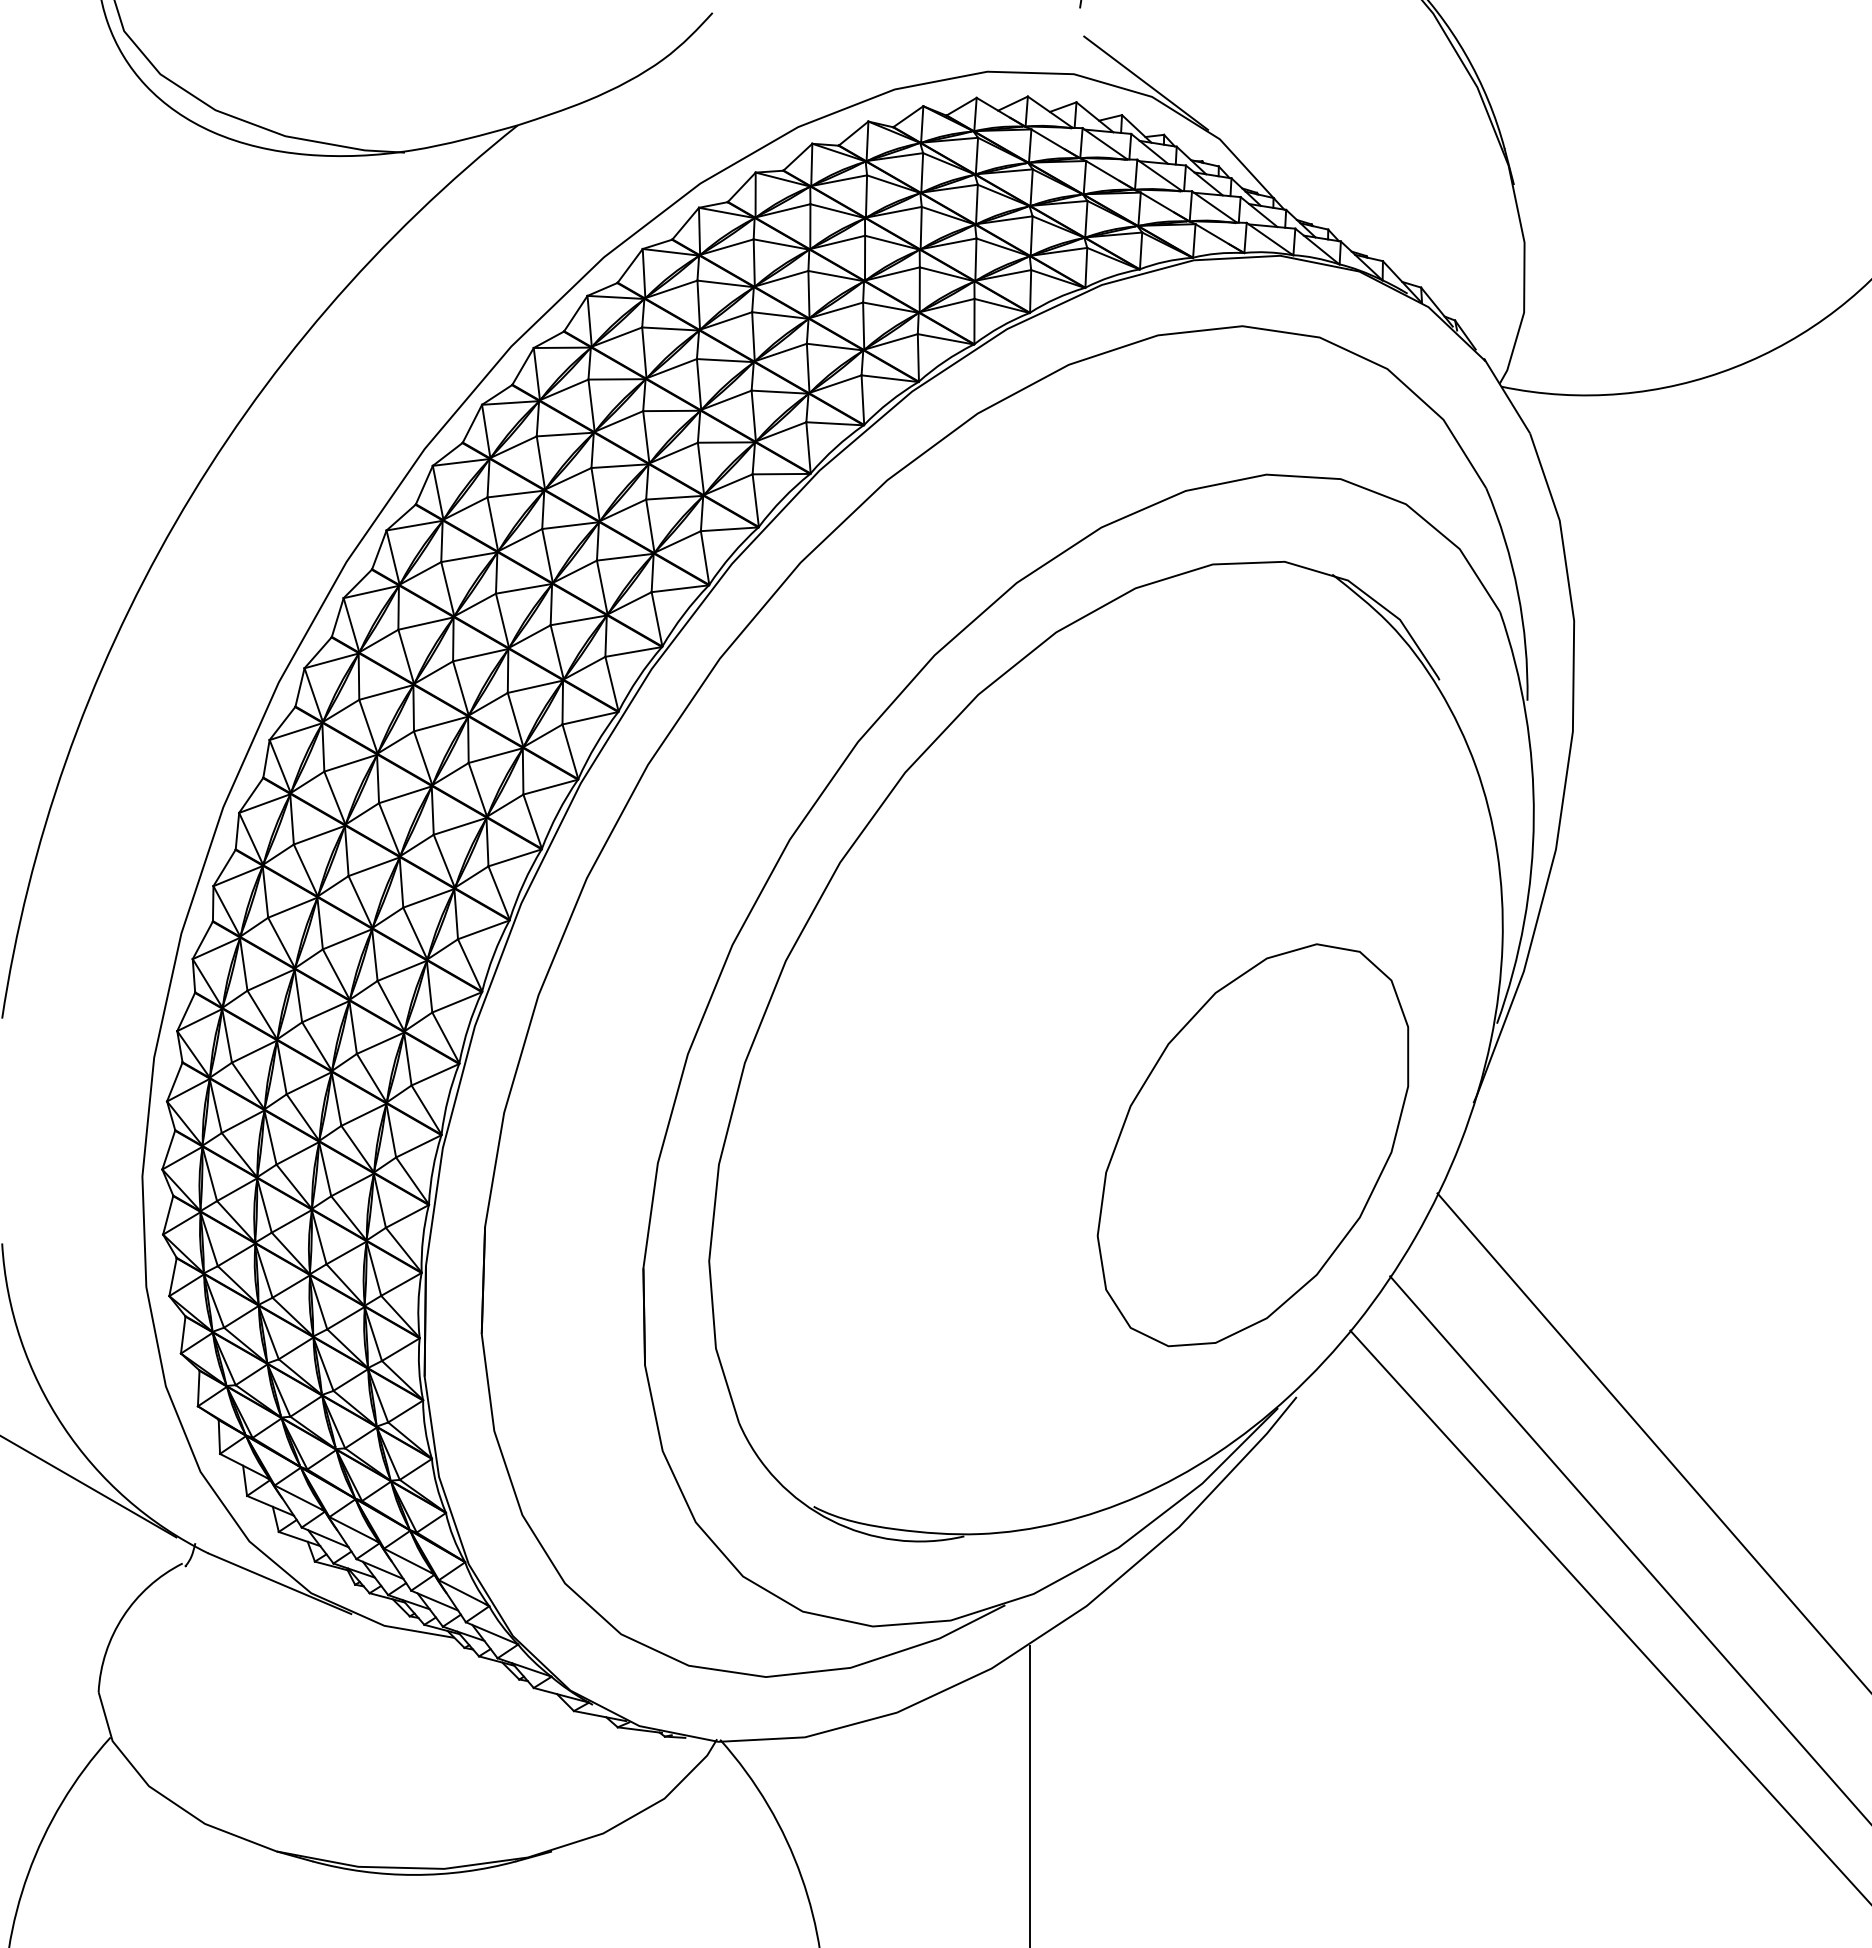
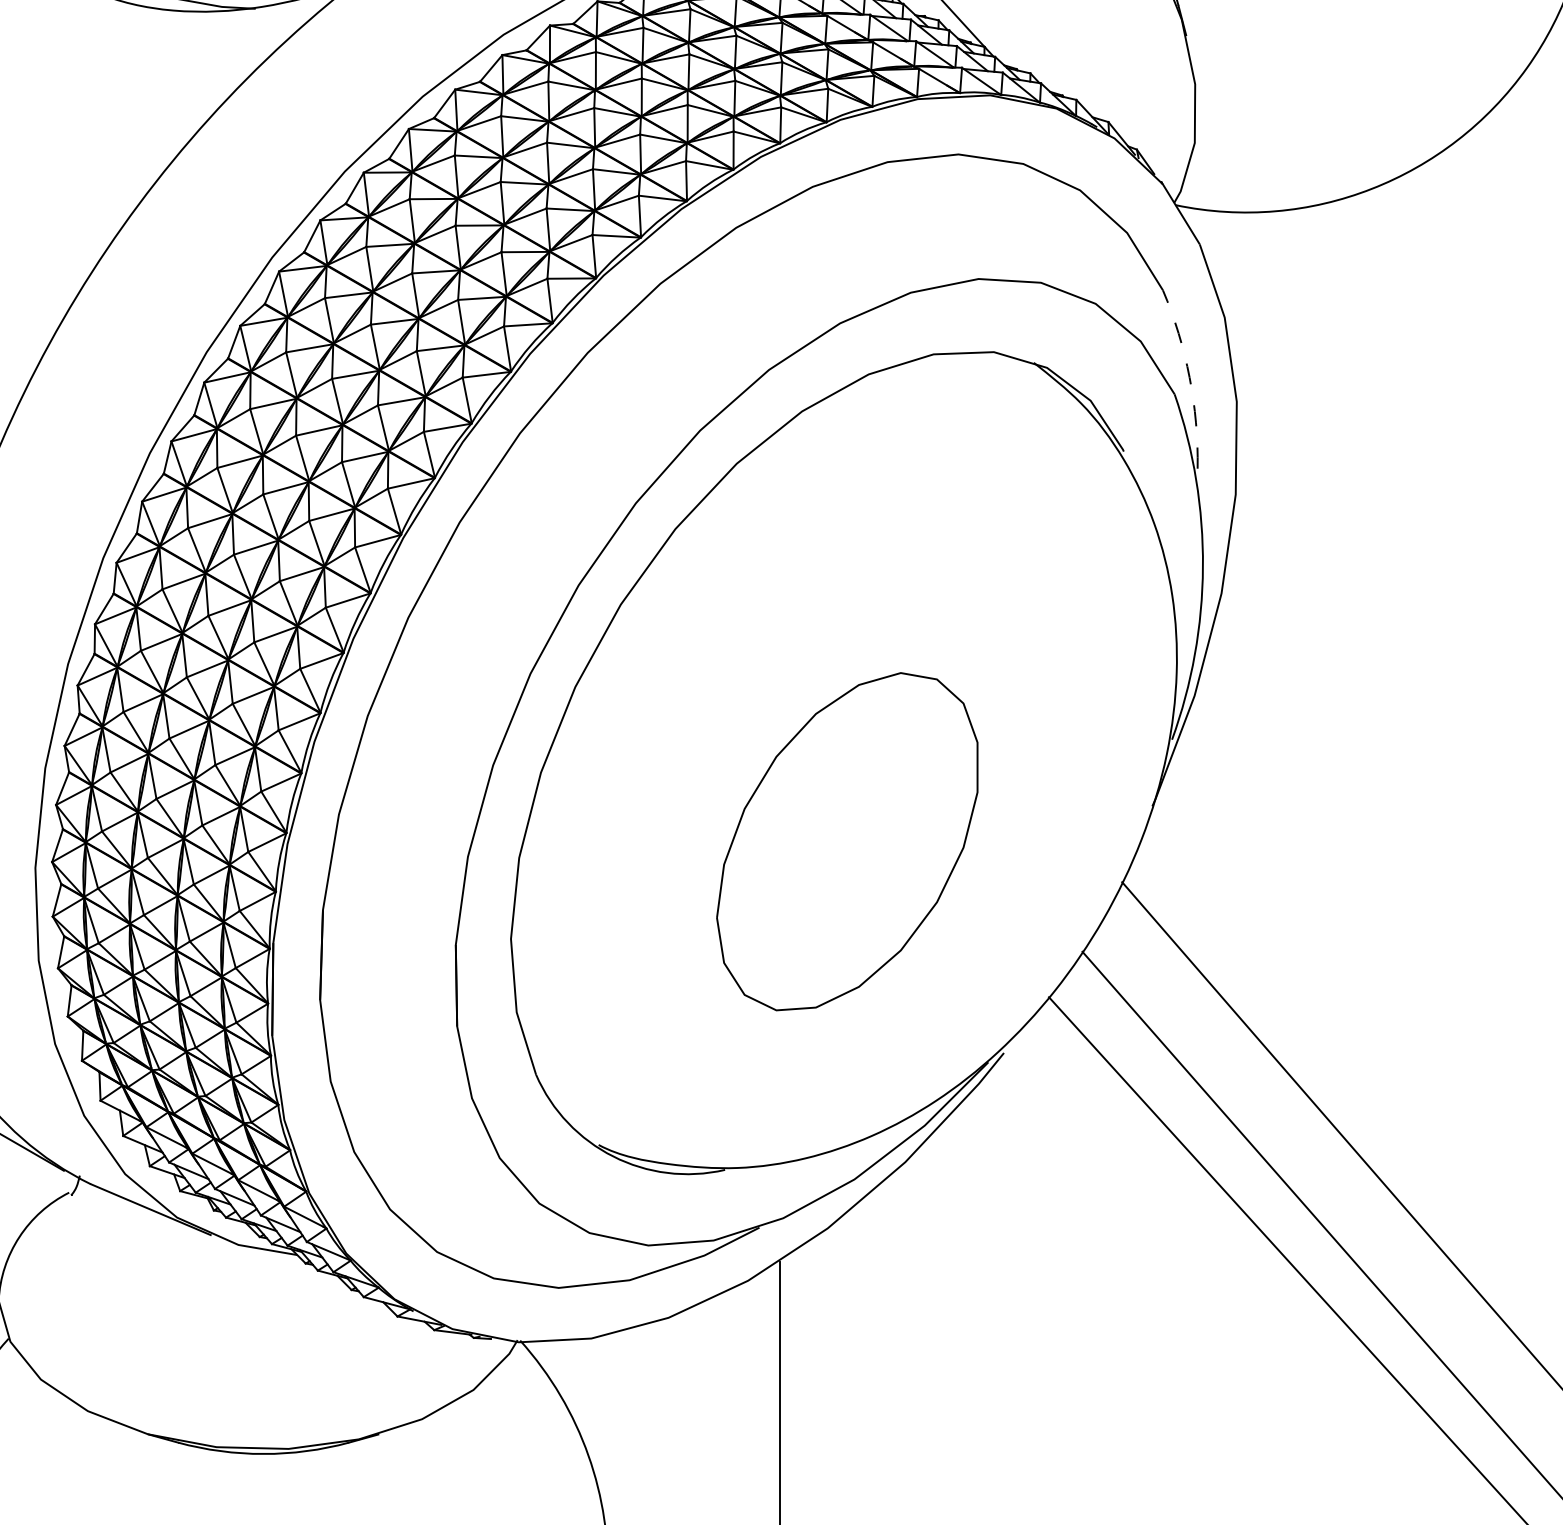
arc: (1517, 592) -> (1189, 377), solid -> dashed
part: (1252, 1145) -> (846, 841), moved

